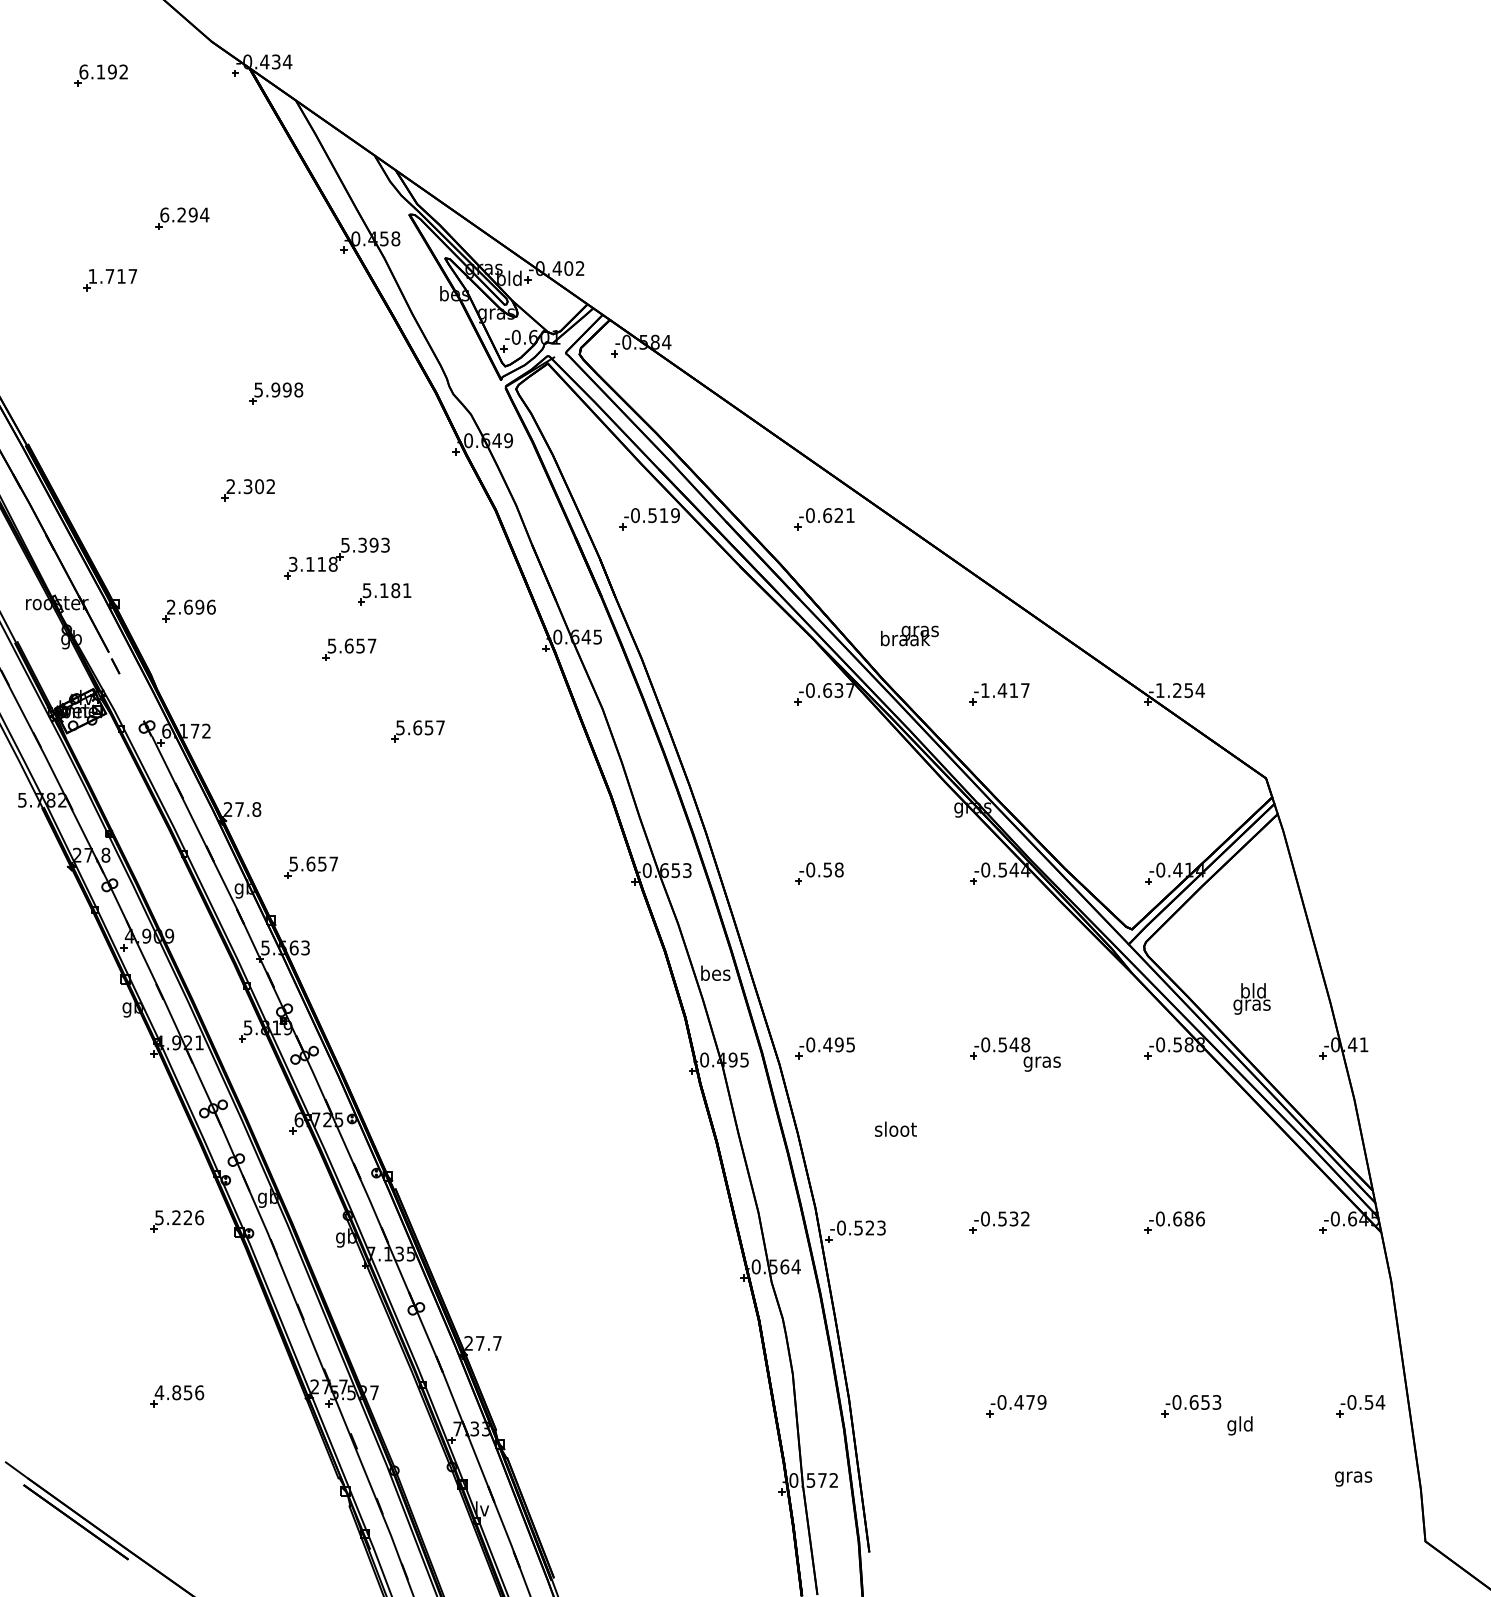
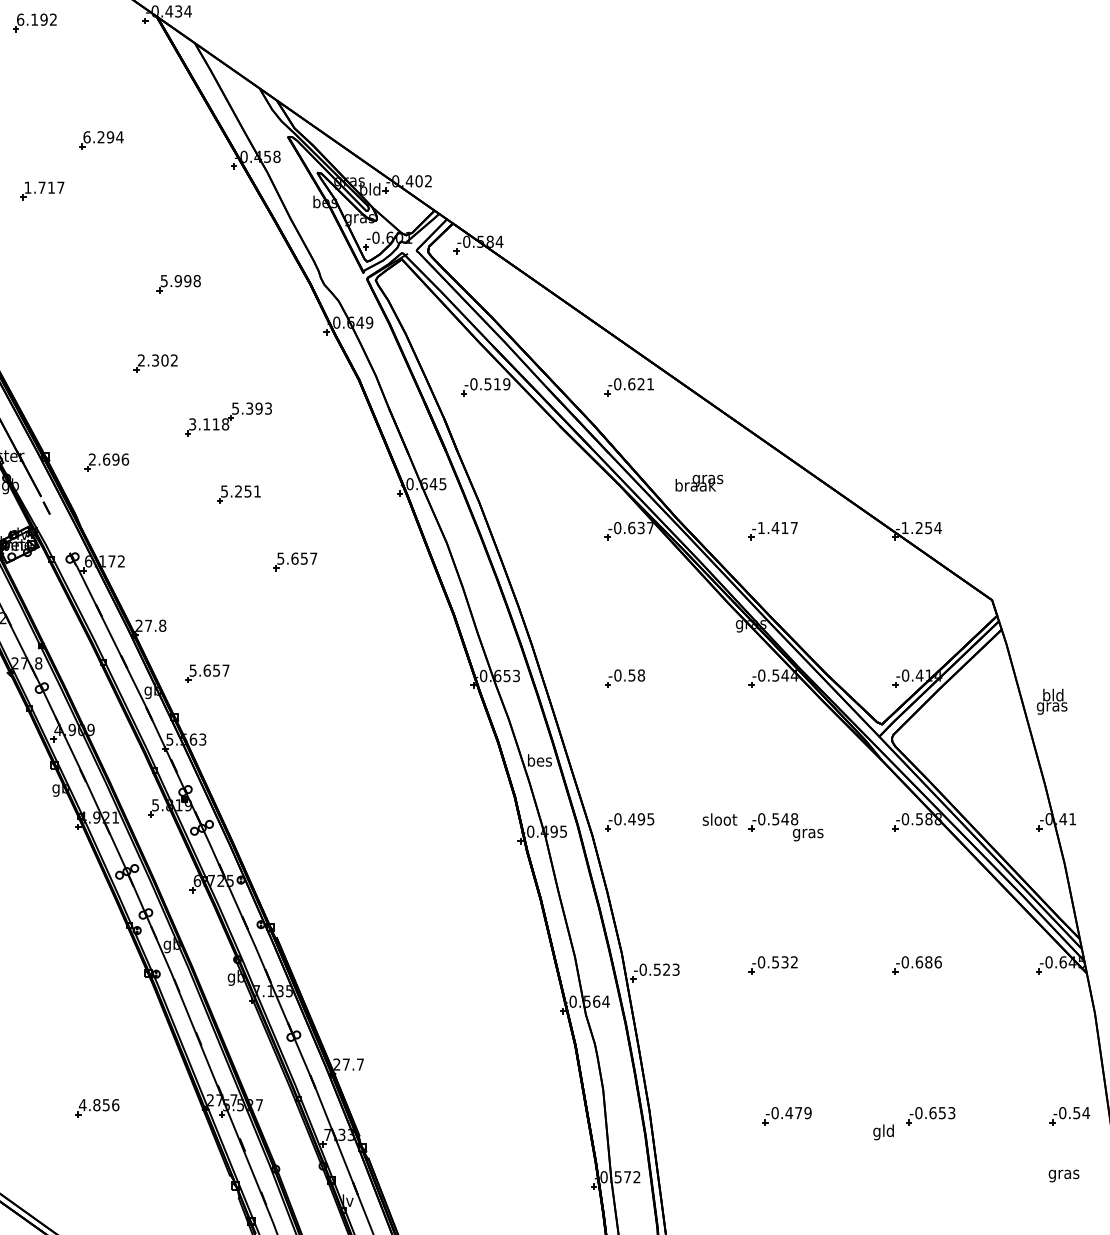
part: (384, 594) -> (267, 449), removed
text: (360, 645) -> (247, 491), 5.657 -> 5.251
text: (1251, 998) -> (1051, 701), moved
text: (895, 1128) -> (719, 818), moved
part: (177, 1221) -> (97, 964), removed
text: (1239, 1425) -> (883, 1132), moved

